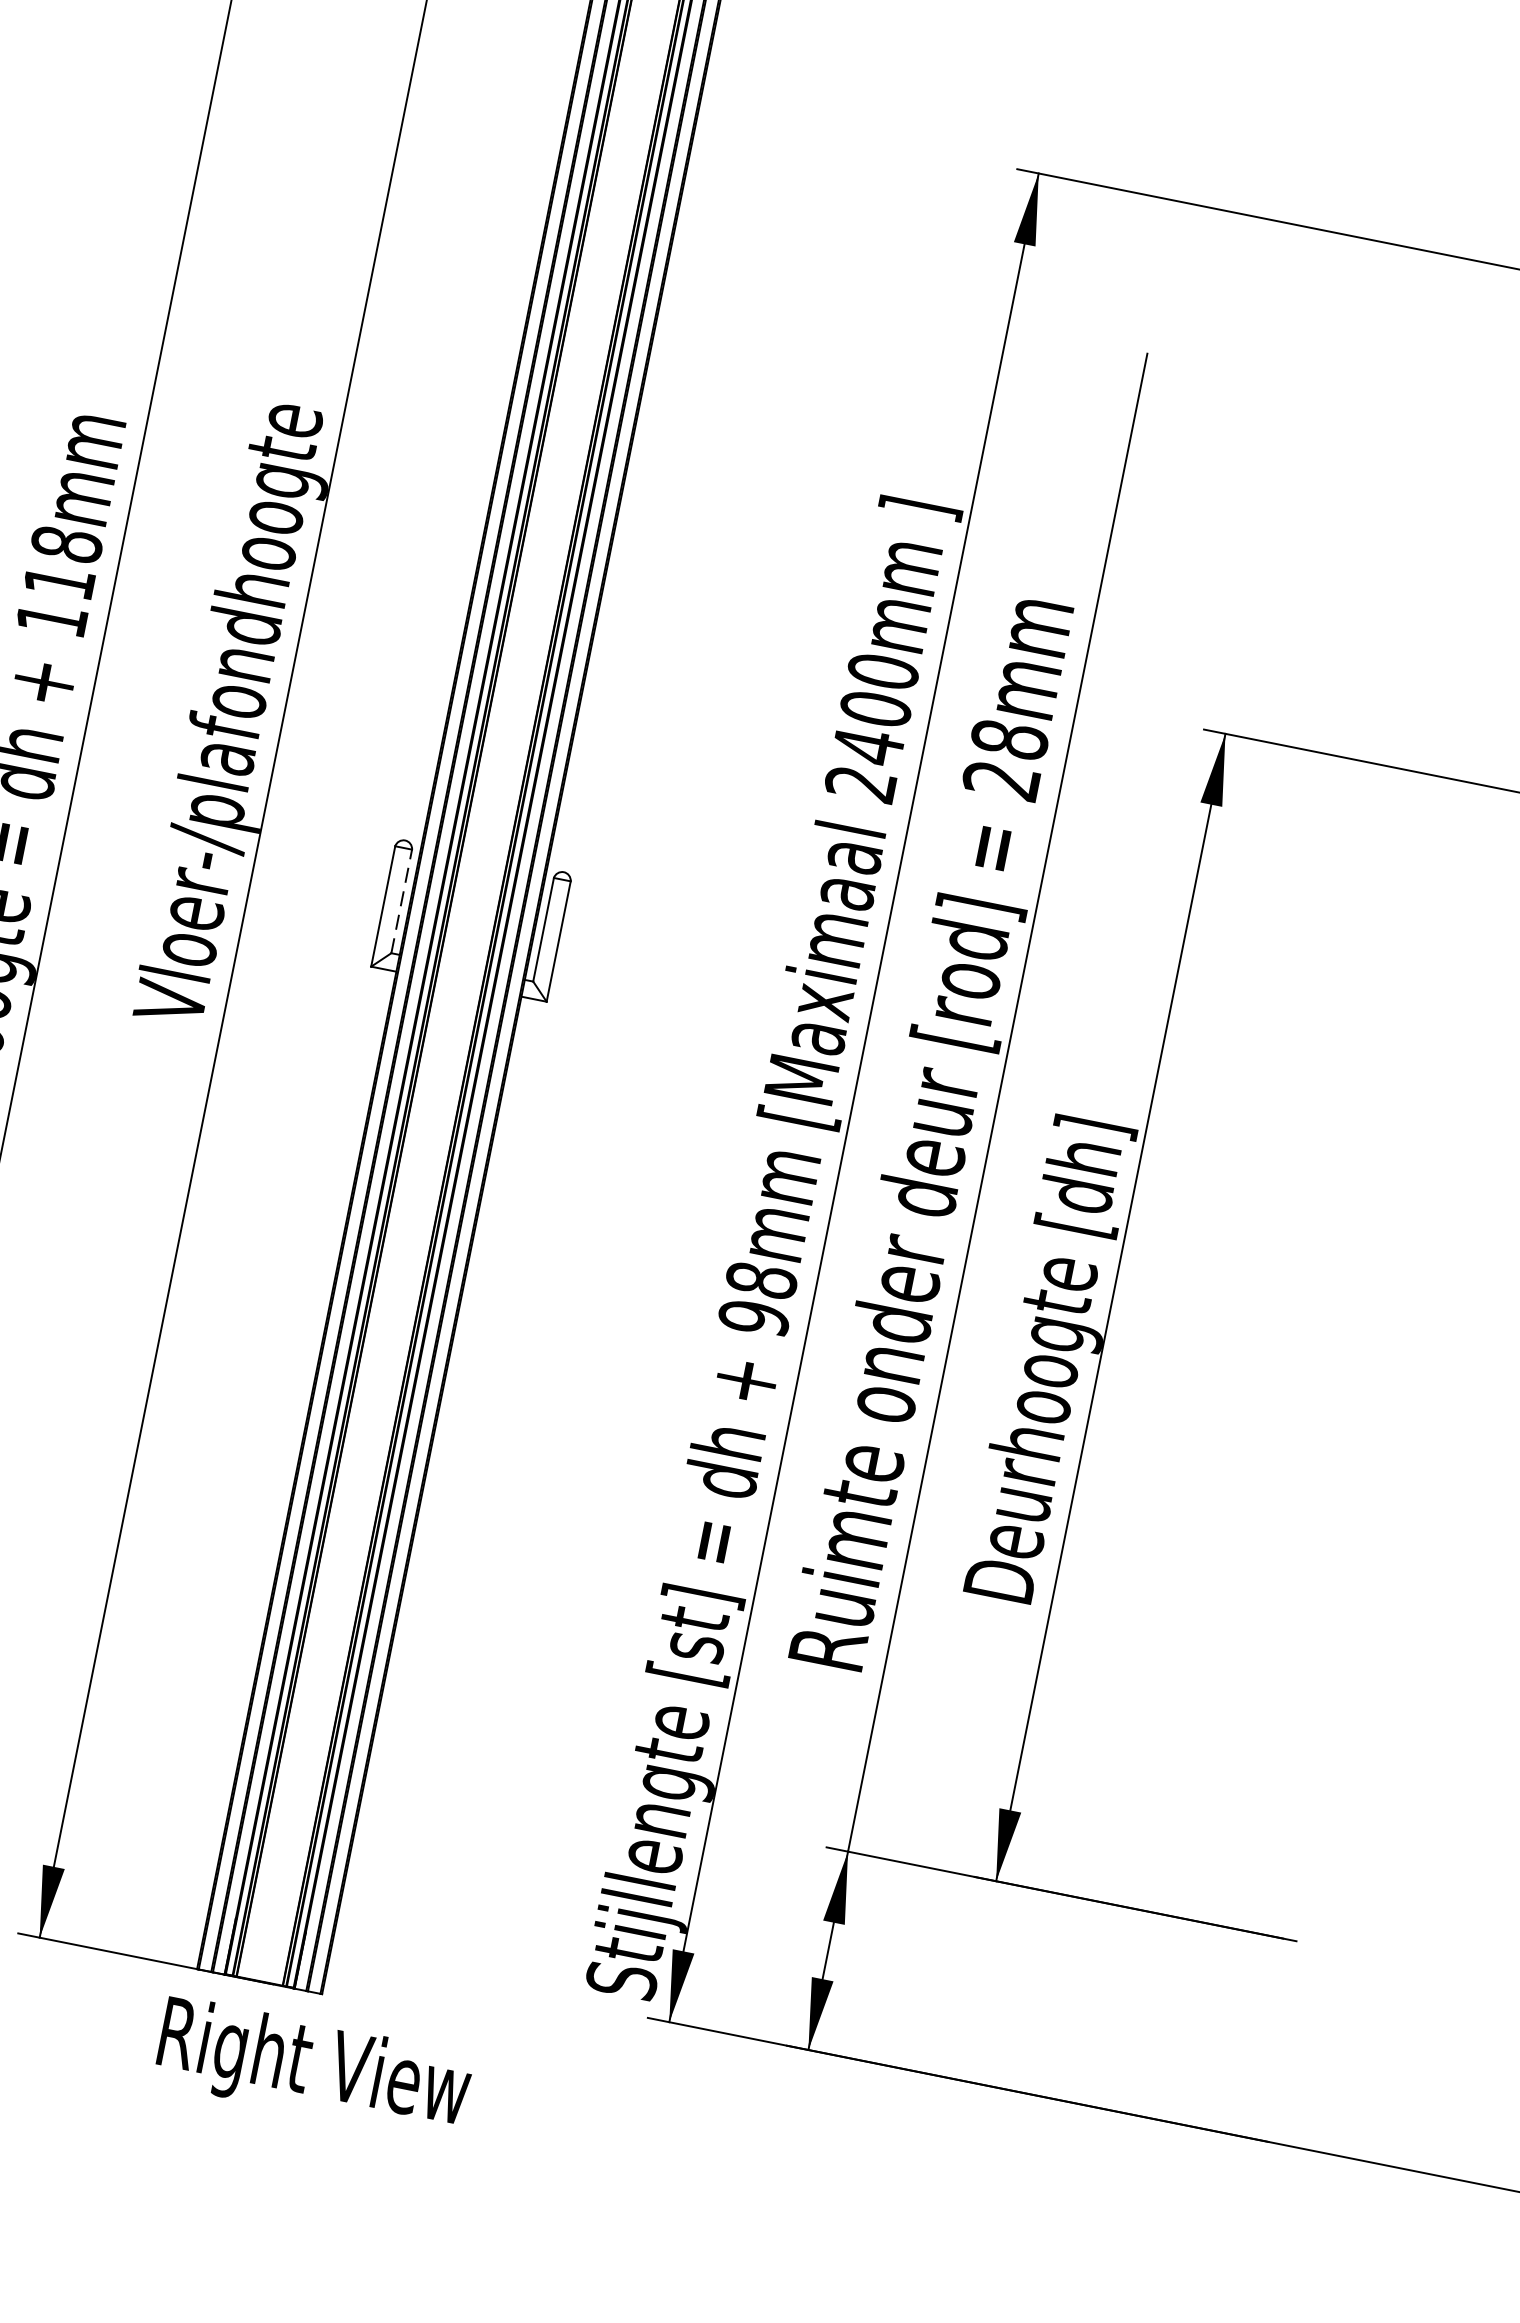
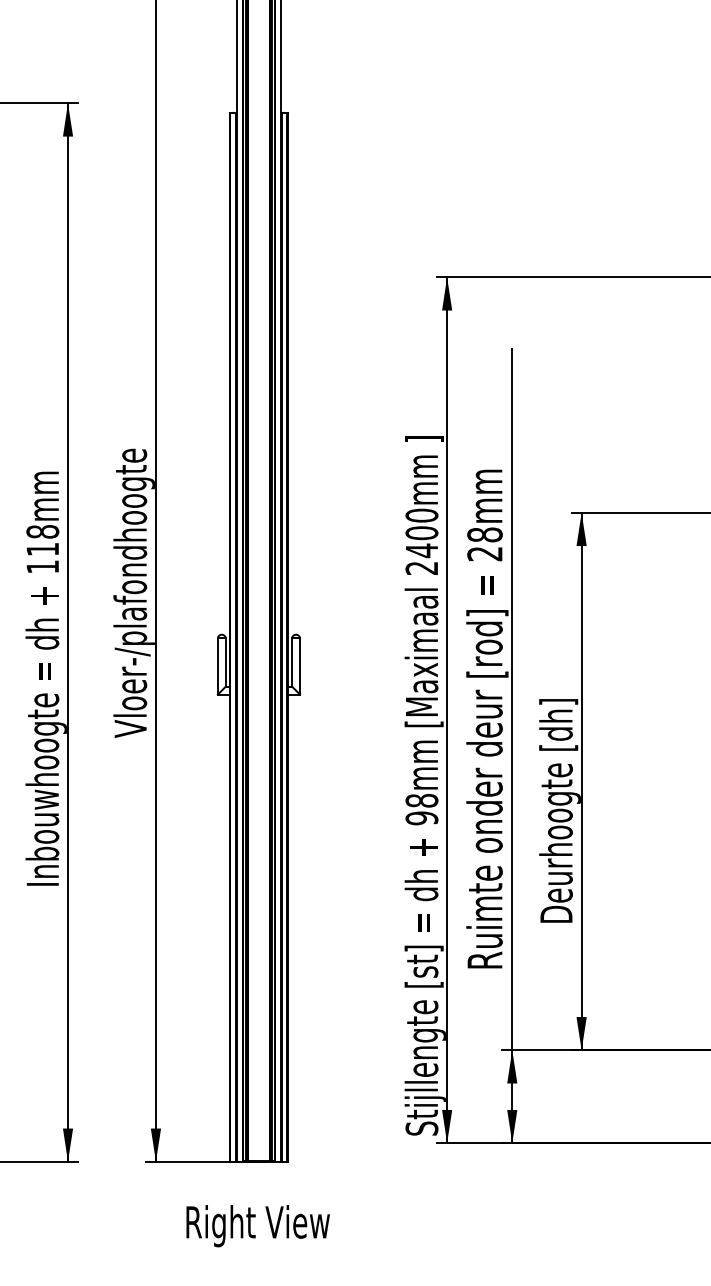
line: (401, 899) -> (225, 661), dashed -> solid
text: (312, 2069) -> (257, 1226), moved

